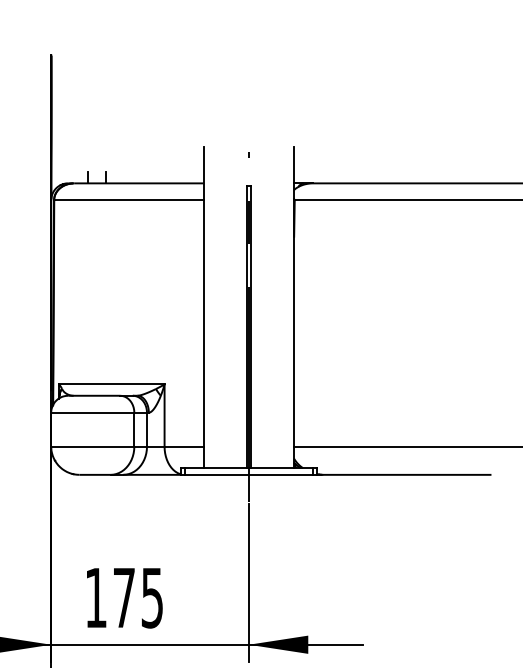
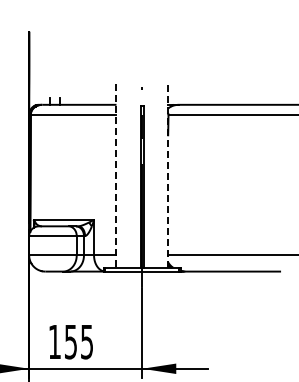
line: (203, 306) -> (116, 175), solid -> dashed
line: (294, 306) -> (168, 175), solid -> dashed
text: (123, 598) -> (70, 342), 175 -> 155

